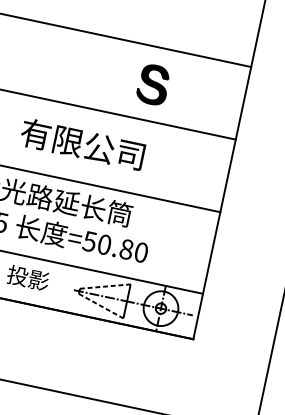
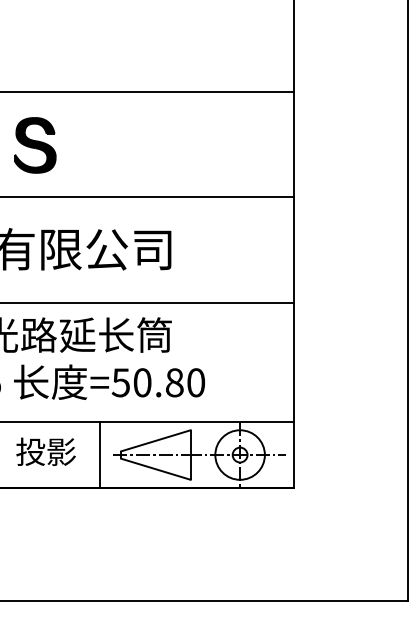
part: (153, 84) -> (35, 145), moved
line: (105, 286) -> (156, 440), dashed -> solid
line: (64, 287) -> (99, 454), added
line: (101, 306) -> (156, 469), dashed -> solid

